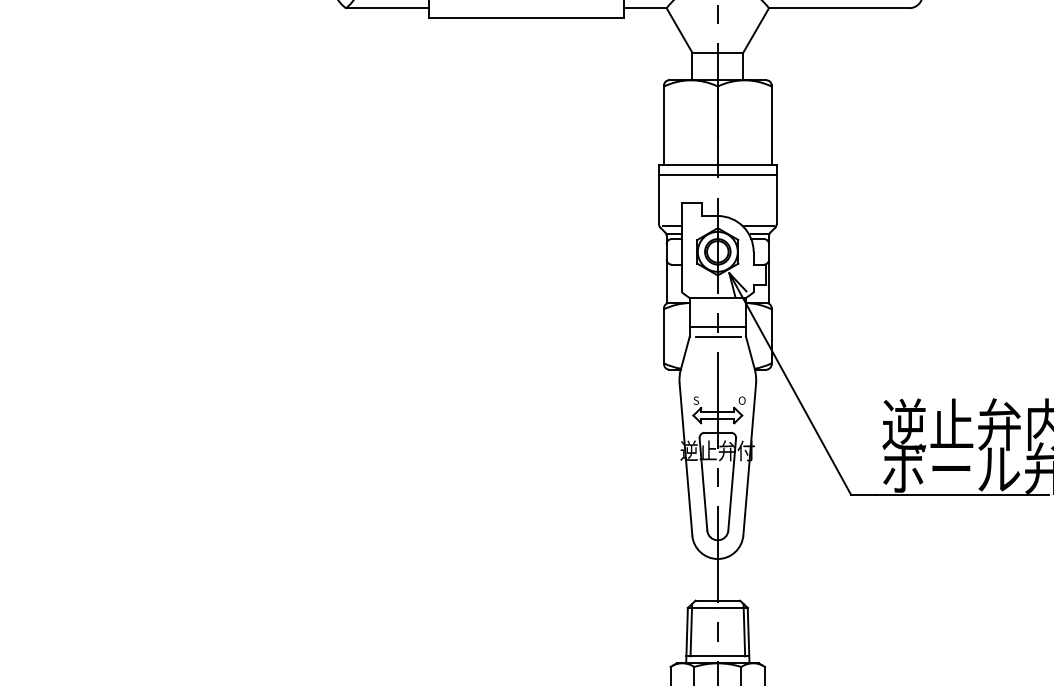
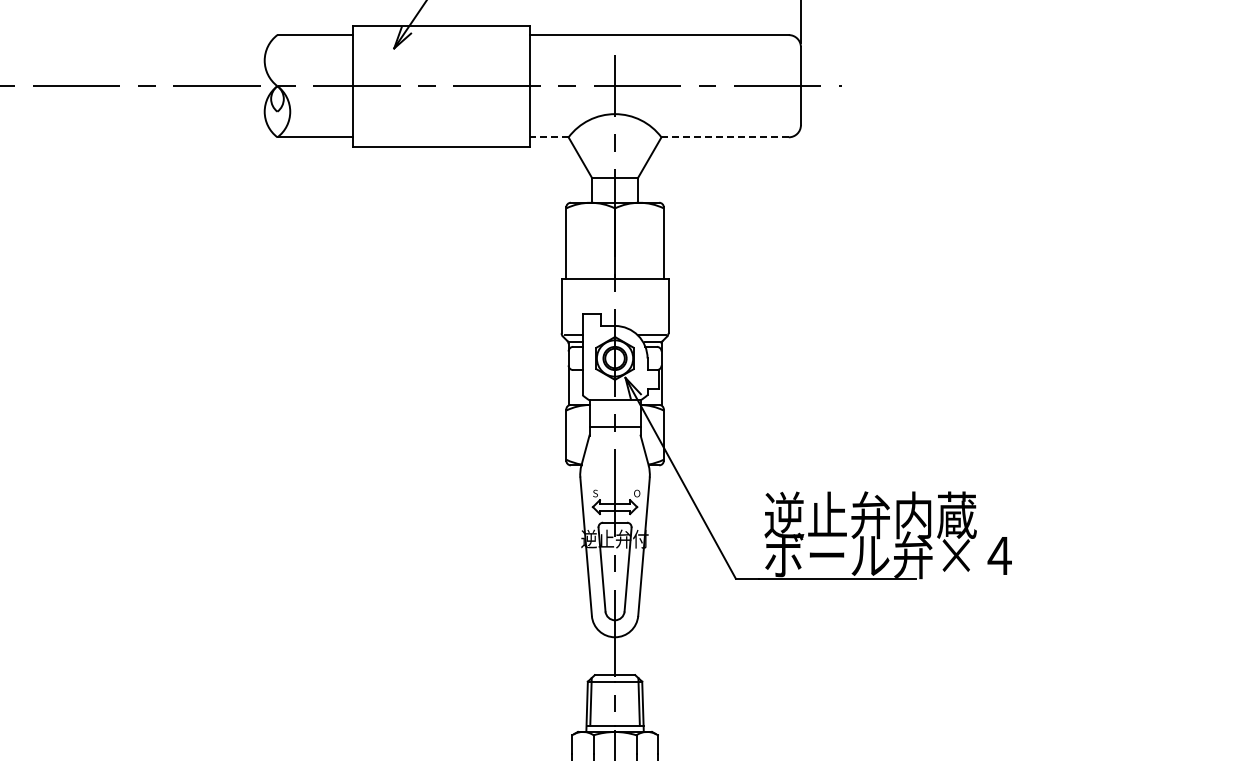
line: (645, 8) -> (549, 137), solid -> dashed
line: (839, 8) -> (725, 137), solid -> dashed
line: (717, 174) -> (614, 288), removed
line: (717, 336) -> (614, 435), removed

